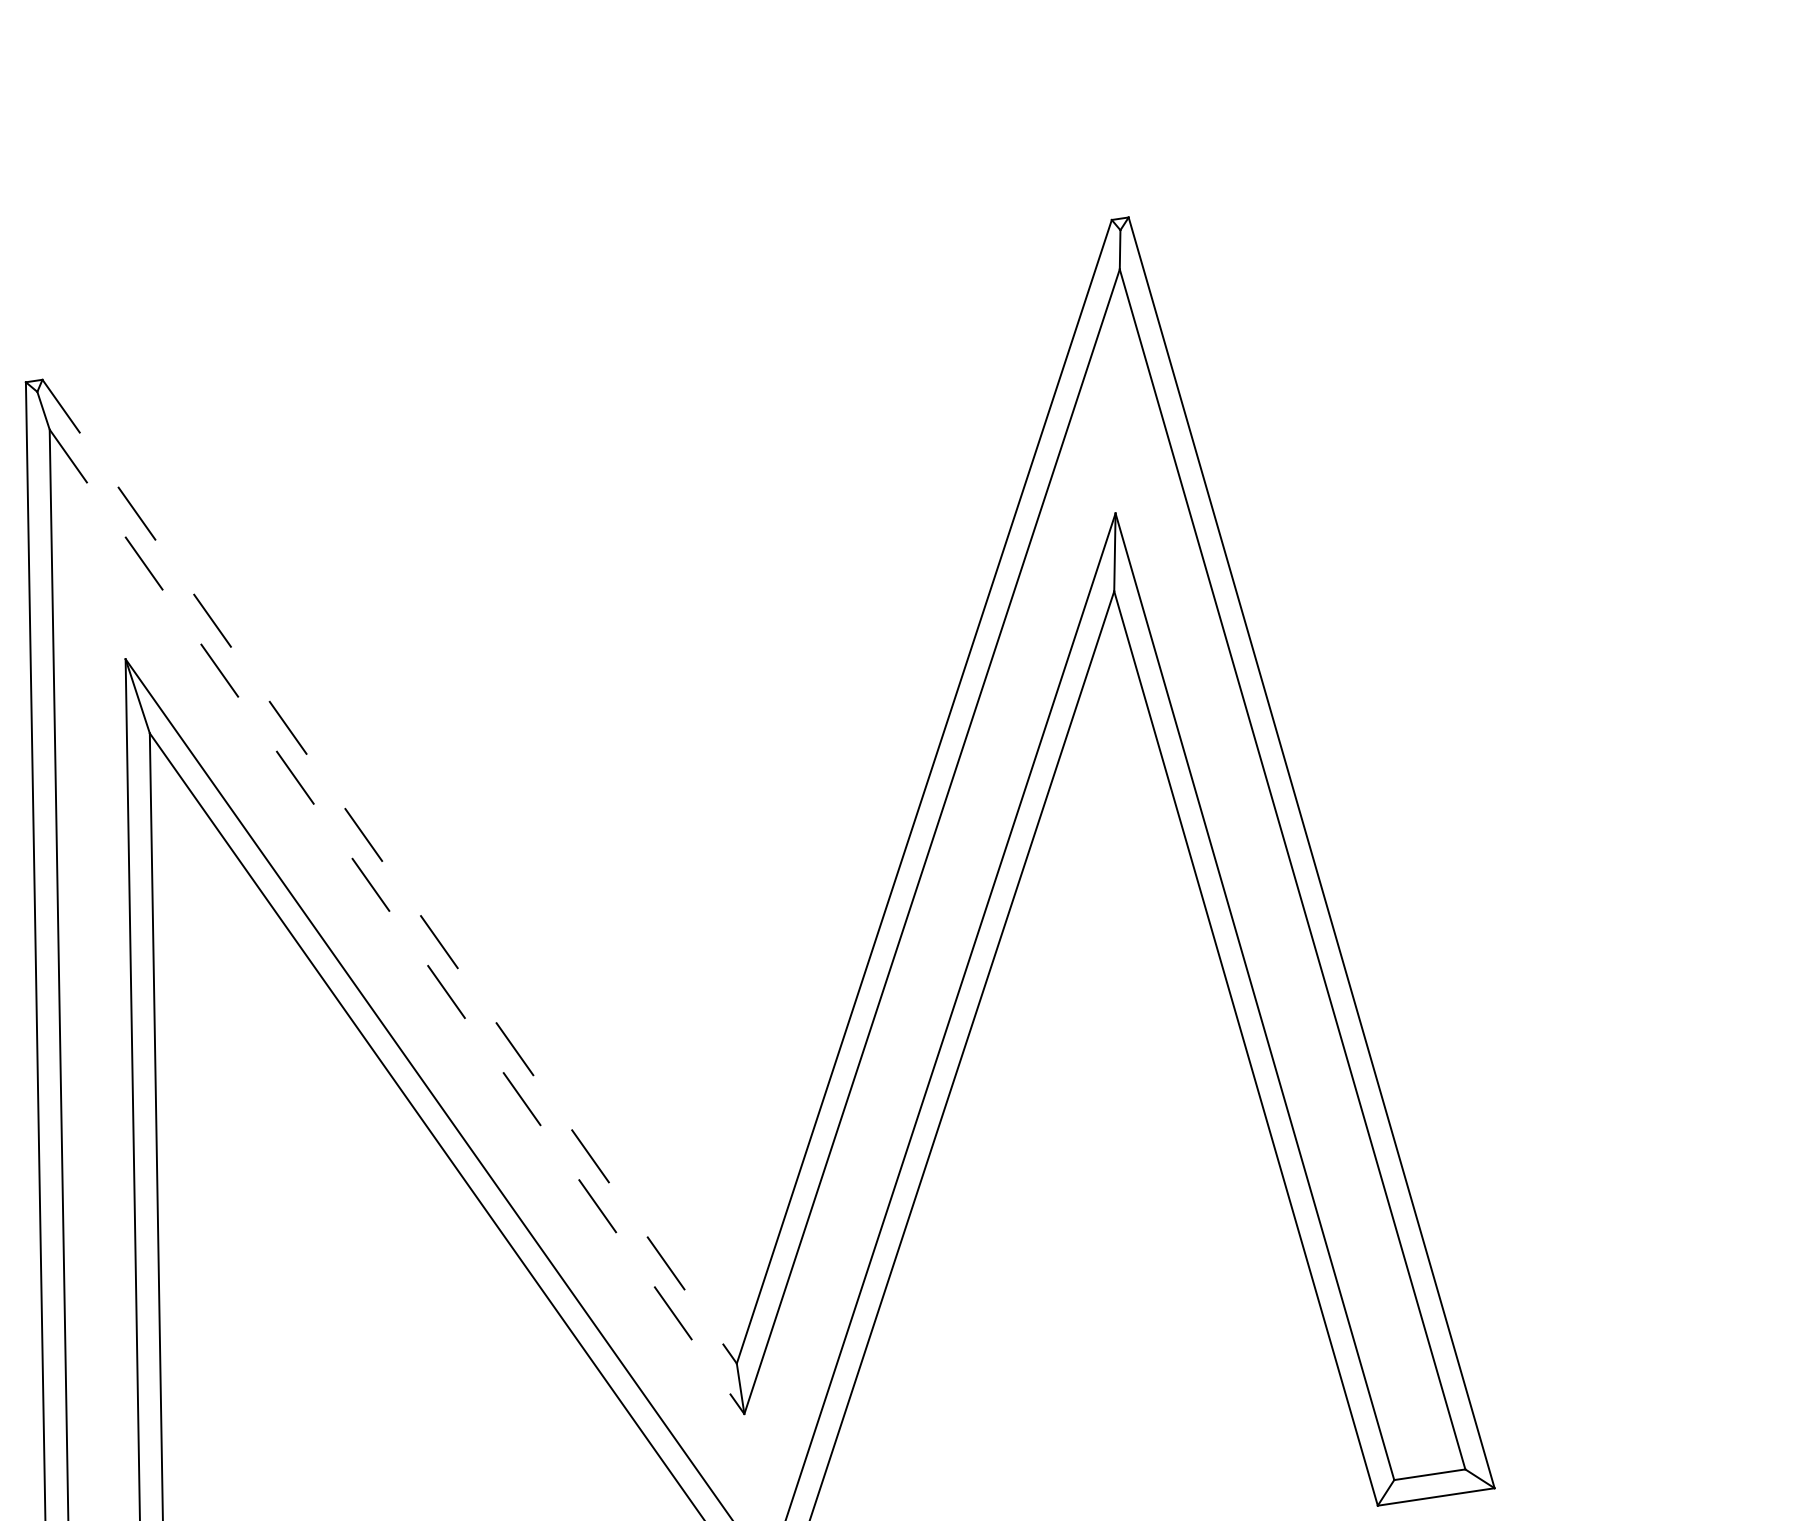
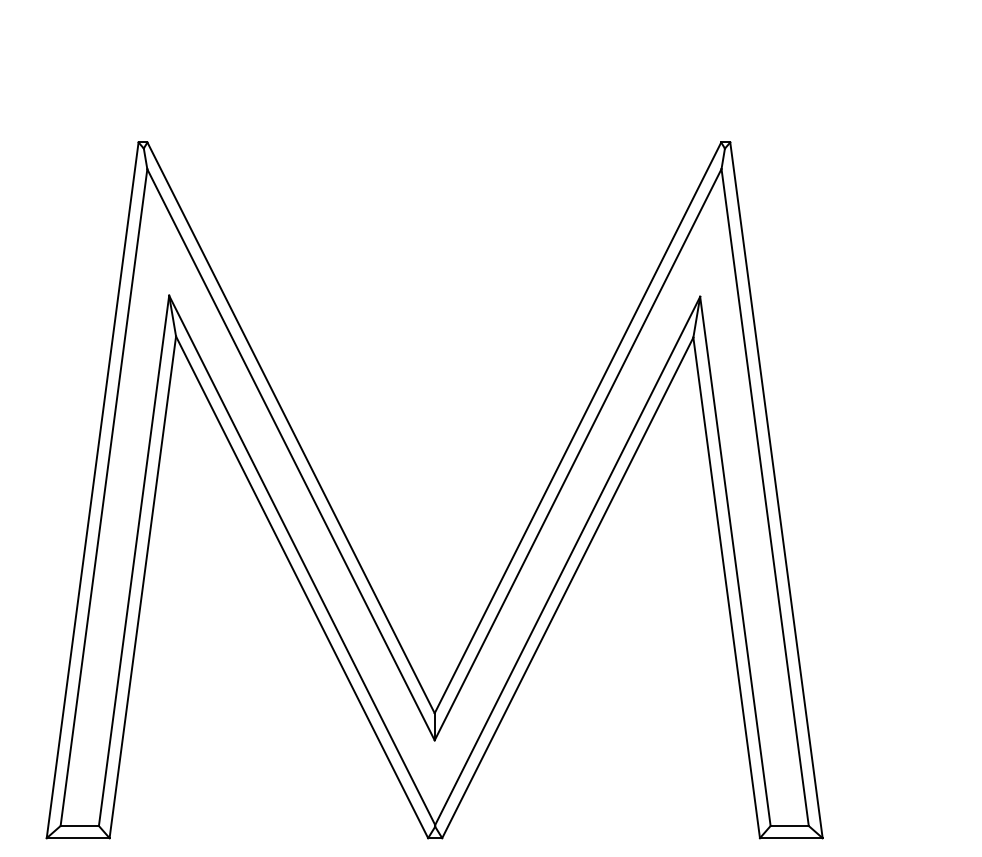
line: (390, 872) -> (291, 428), dashed -> solid
line: (397, 921) -> (291, 454), dashed -> solid

